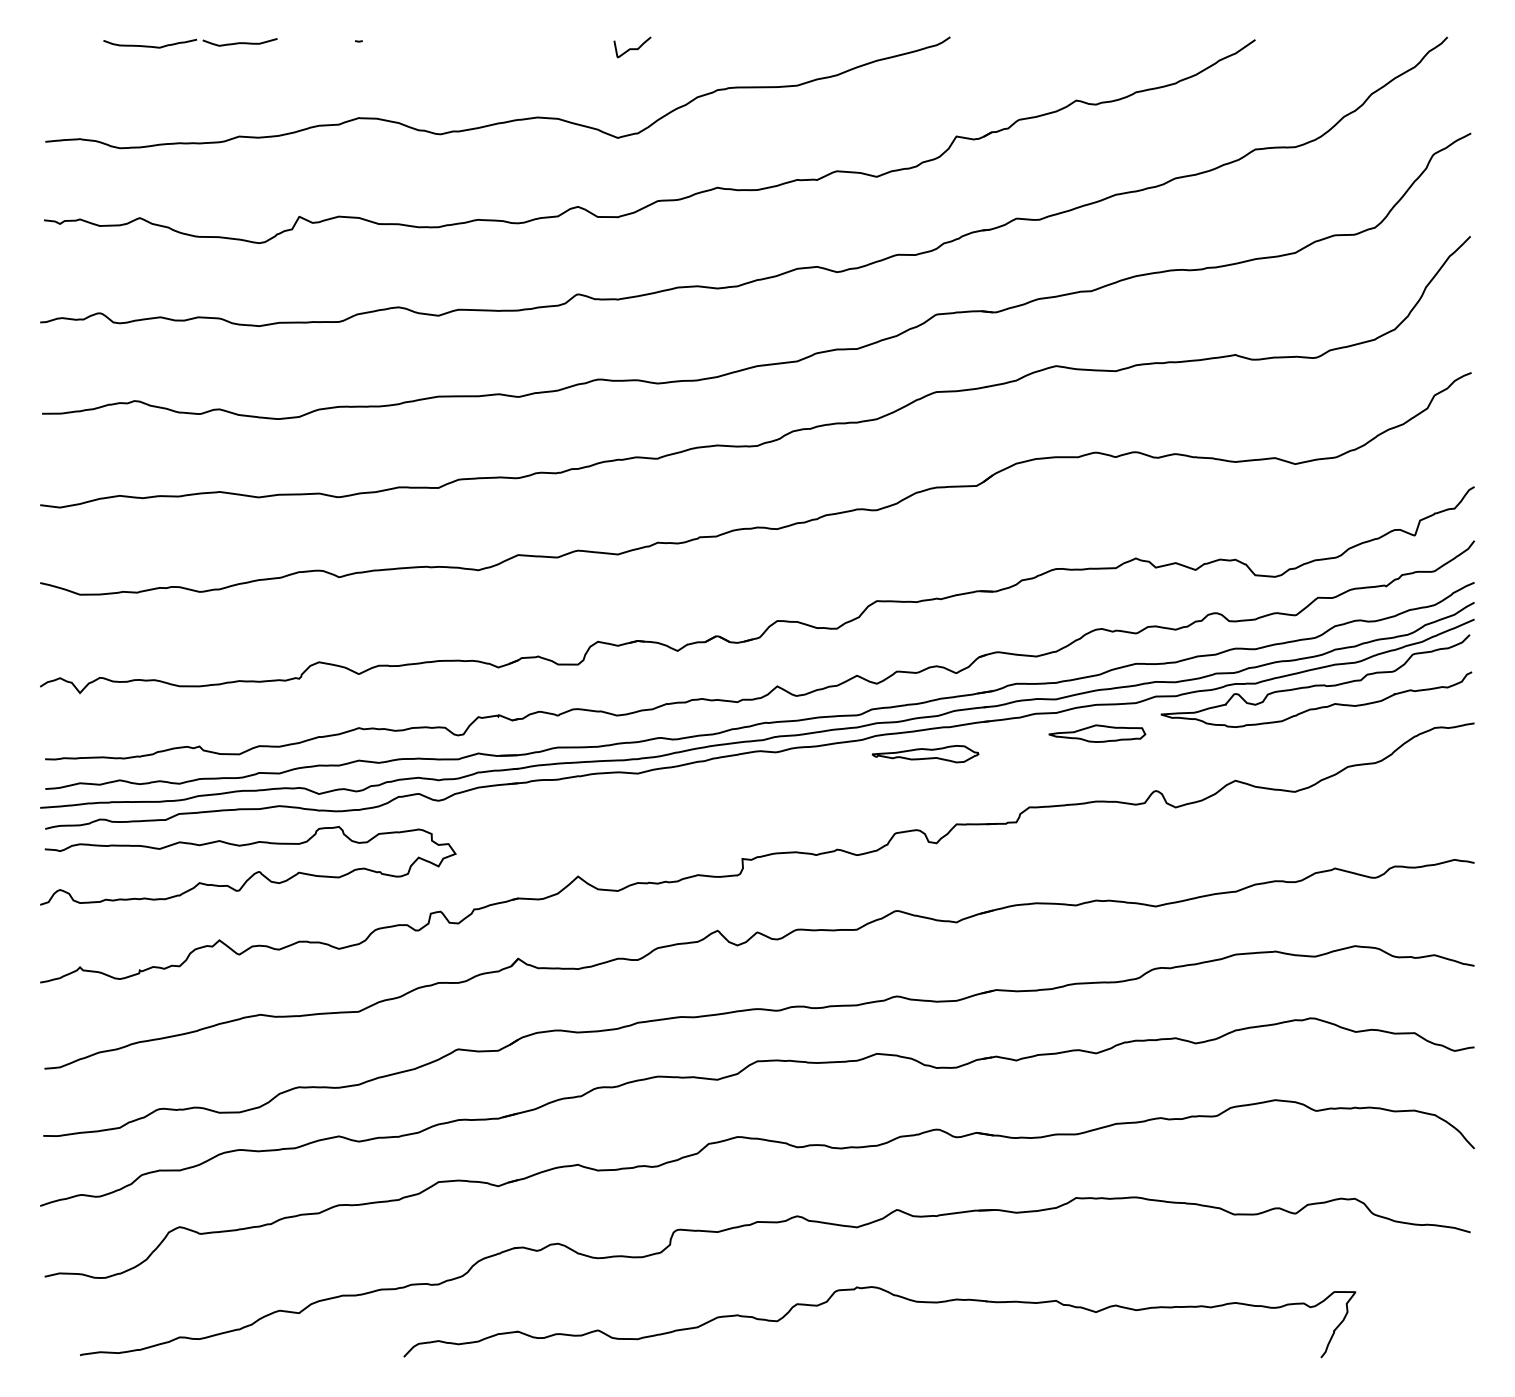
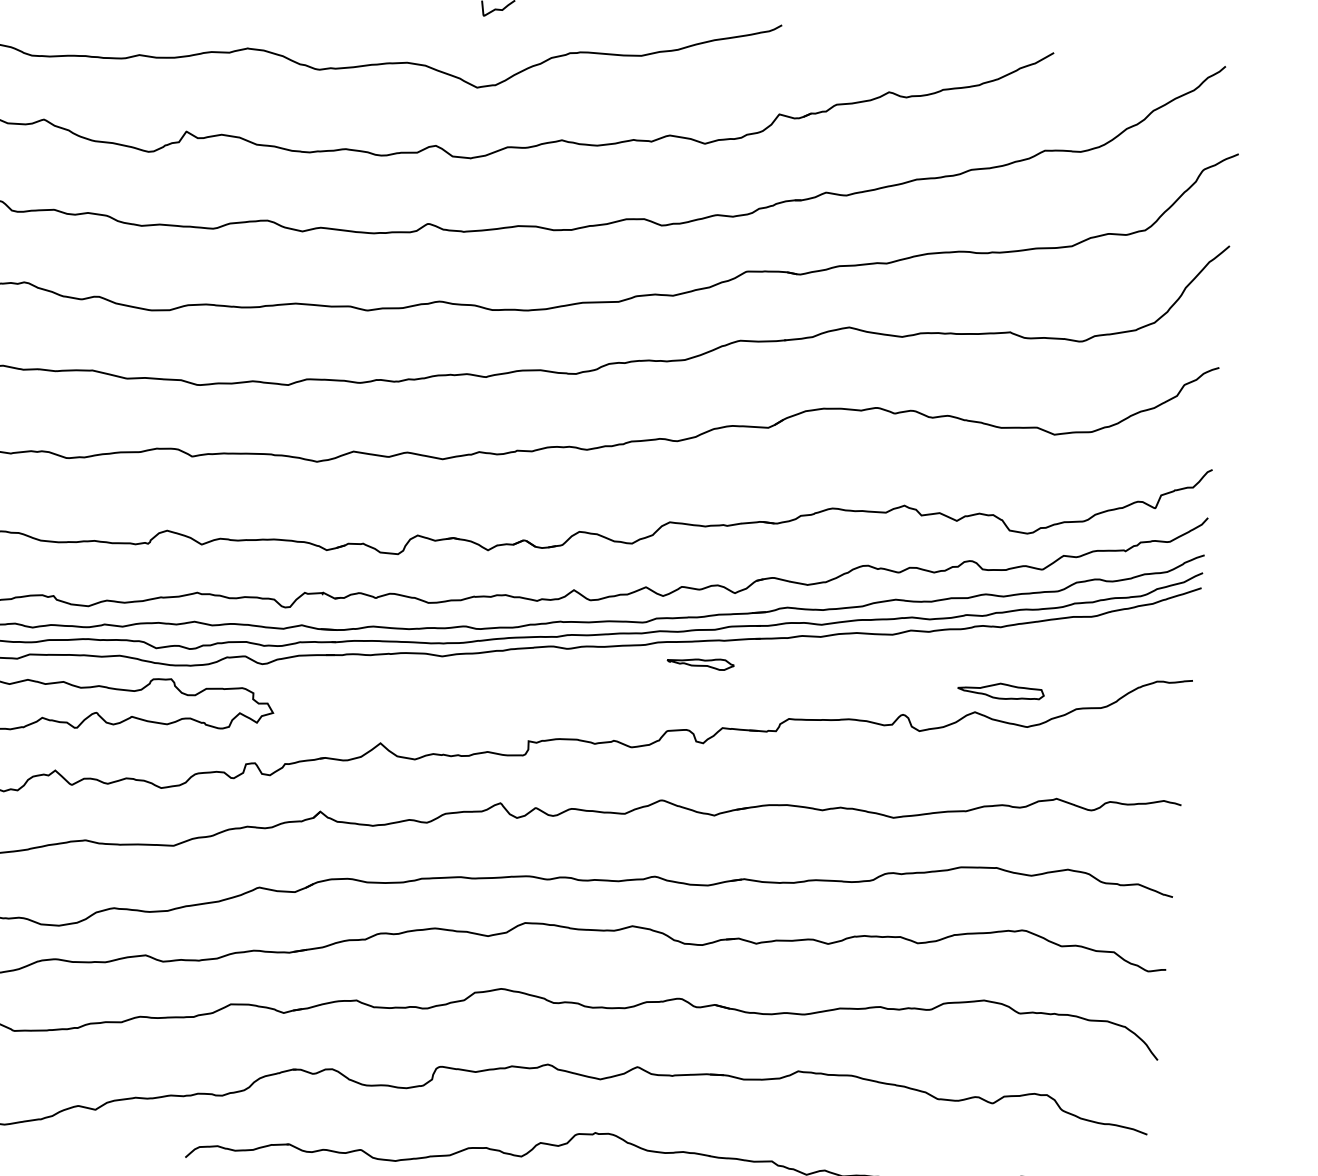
curve: (1316, 684) -> (1055, 633), removed
part: (1097, 733) -> (1001, 691), moved
part: (925, 754) -> (700, 663), size x0.7

